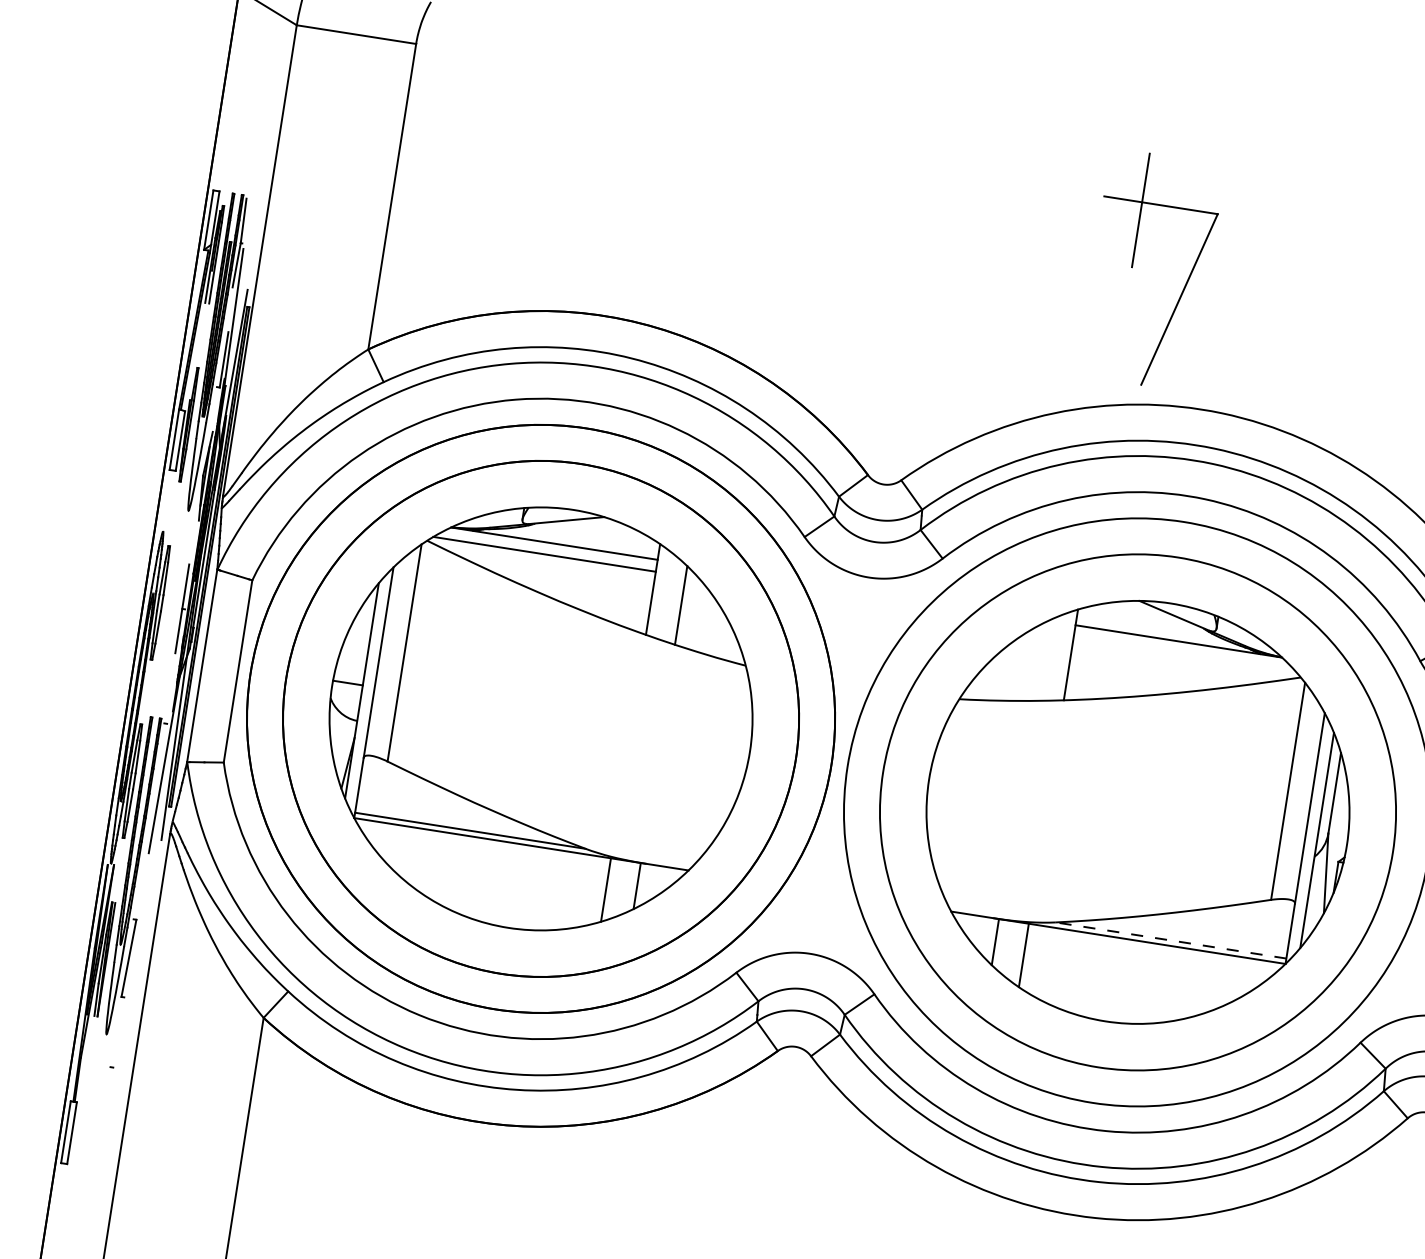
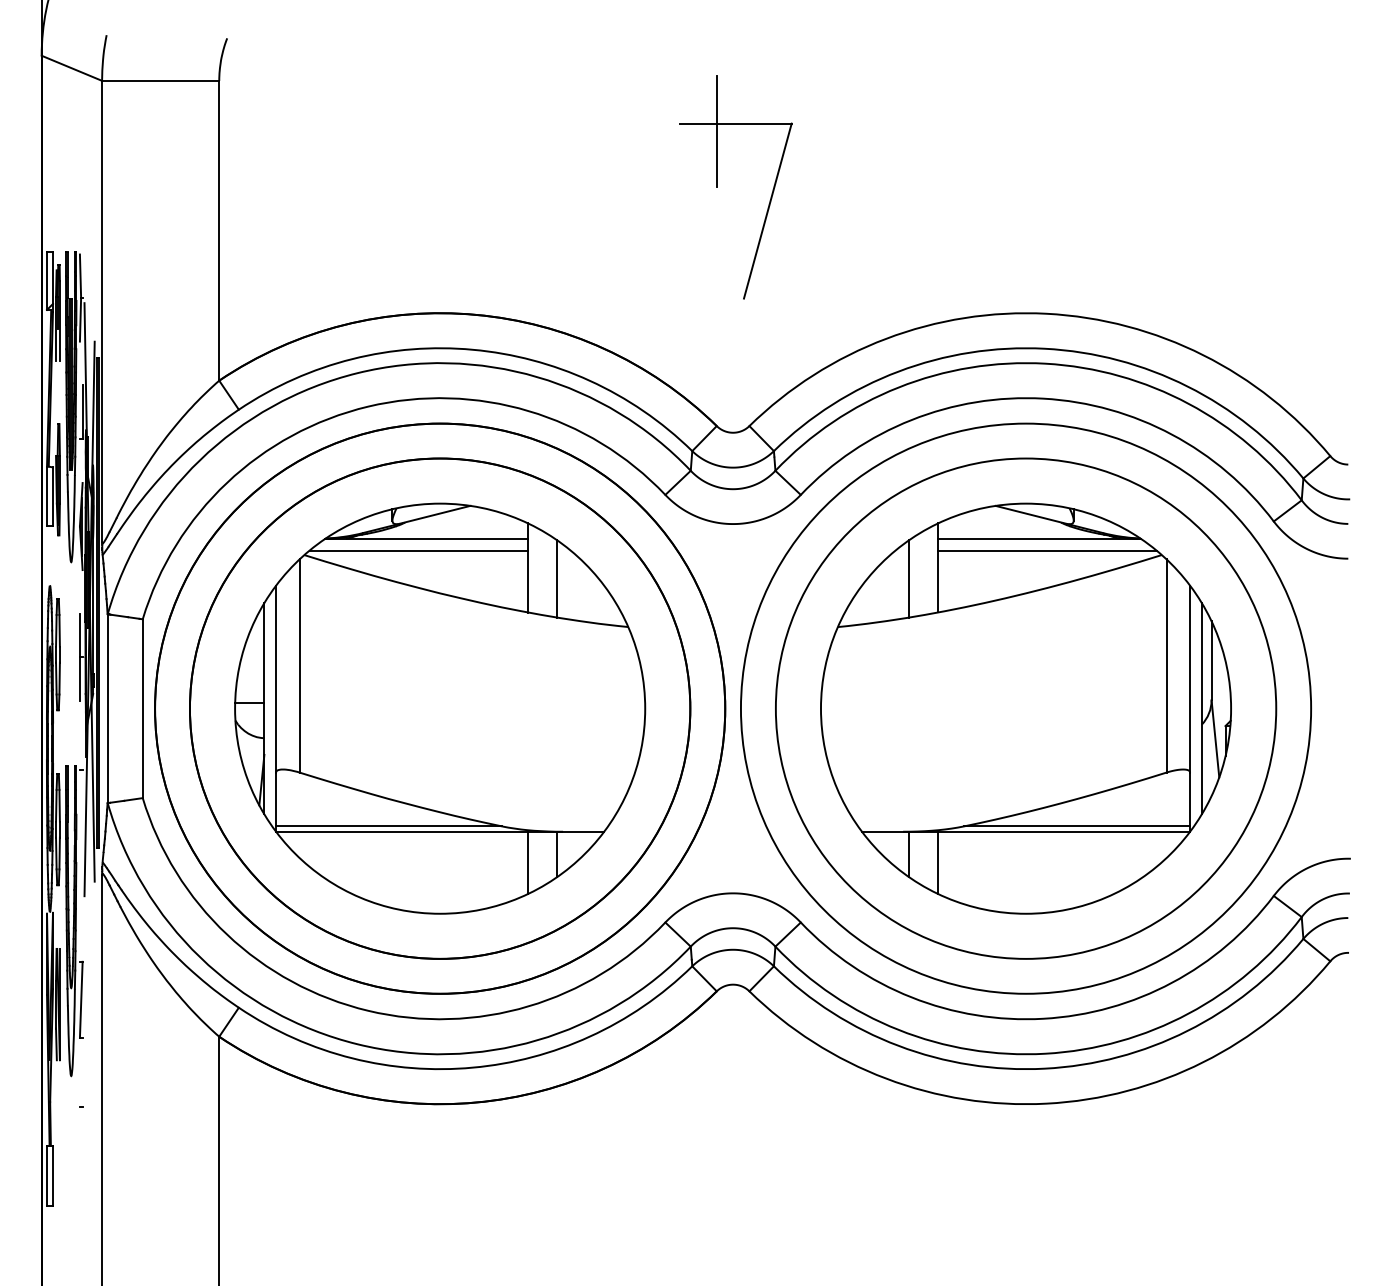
part: (1131, 267) -> (717, 187), moved
line: (1185, 654) -> (1047, 550), added
line: (1039, 660) -> (908, 578), added
line: (1170, 940) -> (1076, 826), dashed -> solid

